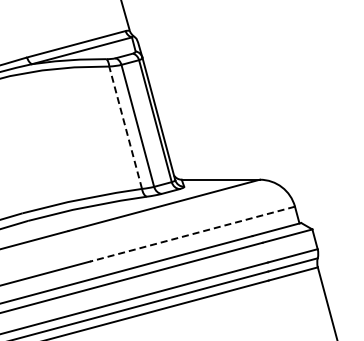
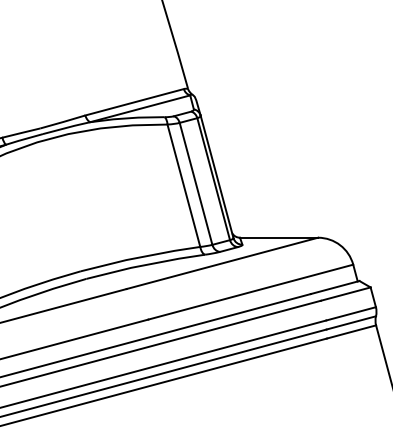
line: (125, 127) -> (183, 185), dashed -> solid
line: (192, 234) -> (250, 292), dashed -> solid

